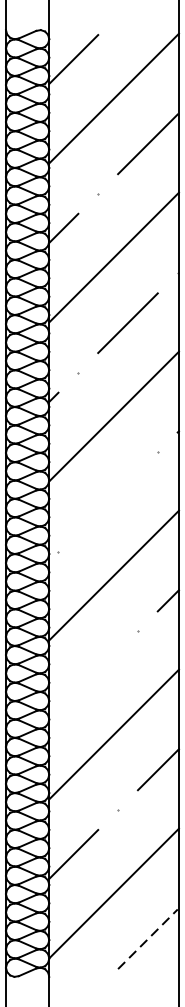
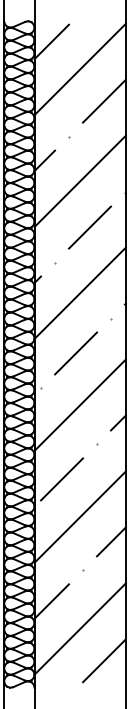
line: (108, 502) -> (76, 353), added
line: (88, 681) -> (62, 479), added
line: (148, 939) -> (104, 661), dashed -> solid

